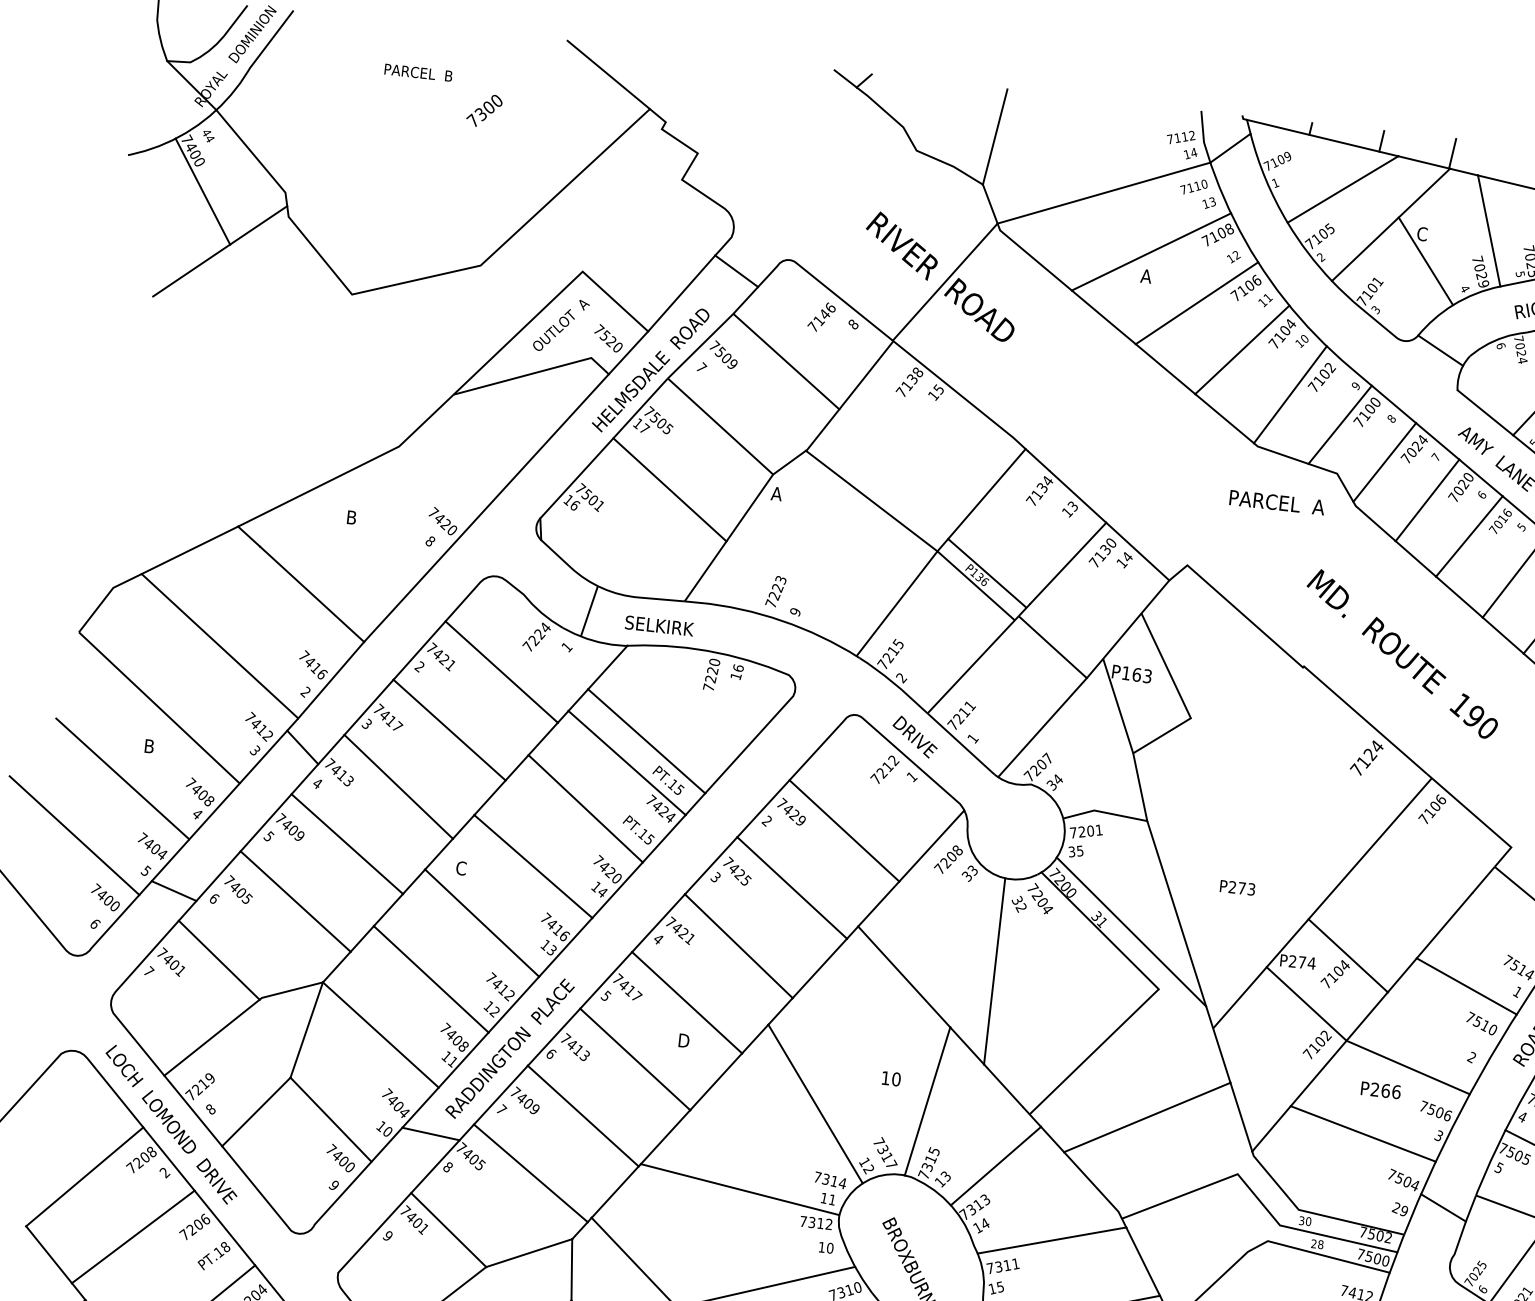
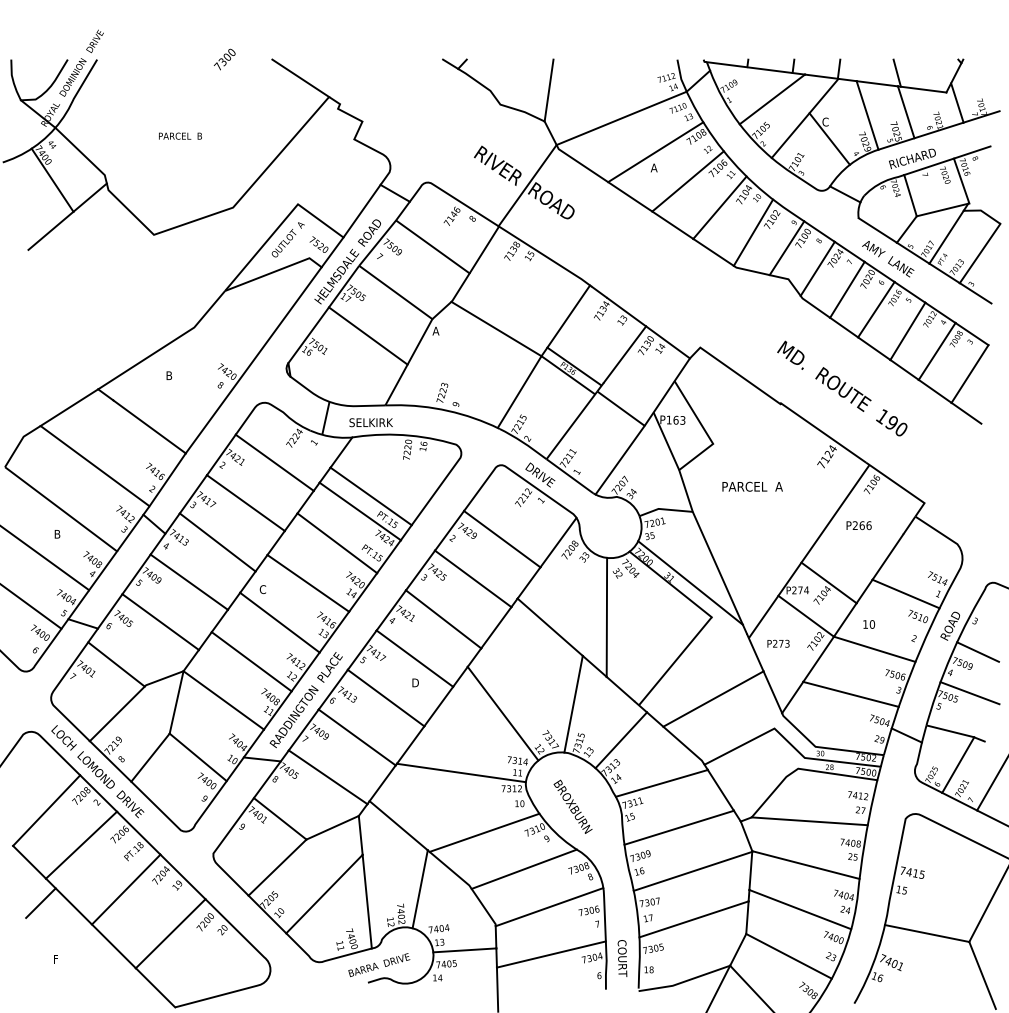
text: (418, 71) -> (180, 135), moved
text: (484, 110) -> (224, 59), moved
text: (1277, 502) -> (752, 486), moved
text: (1237, 887) -> (778, 643), moved
text: (891, 1078) -> (869, 624), moved
text: (1379, 1090) -> (858, 525), moved

